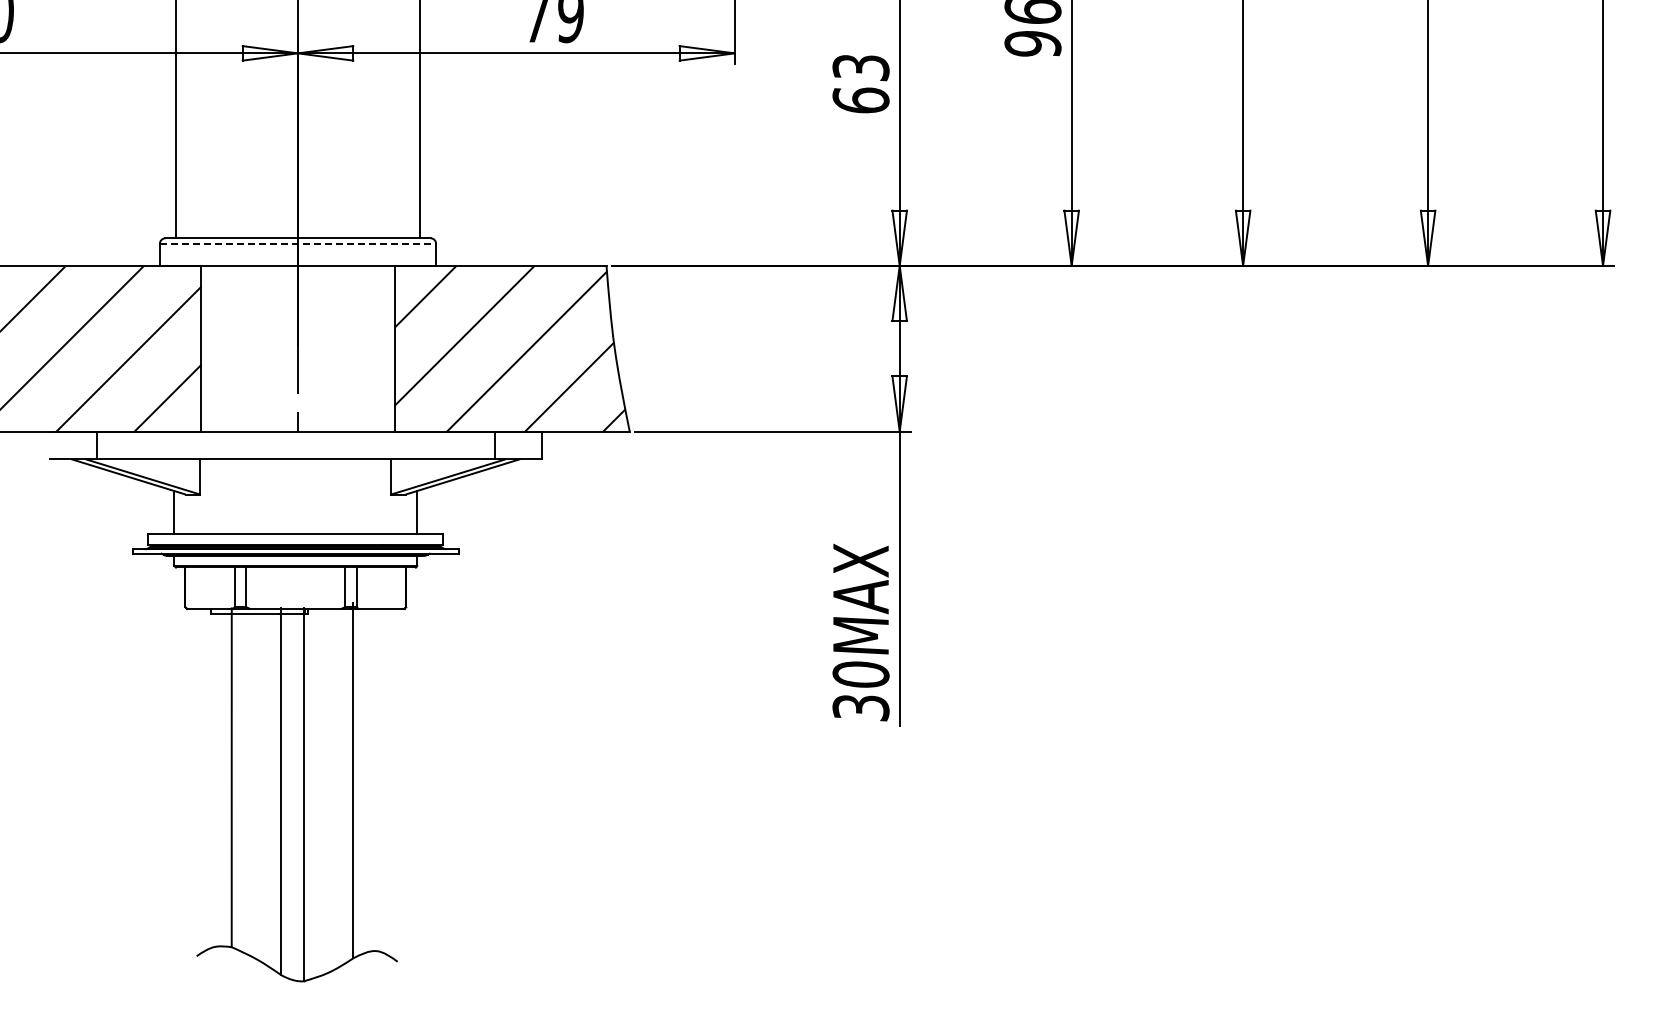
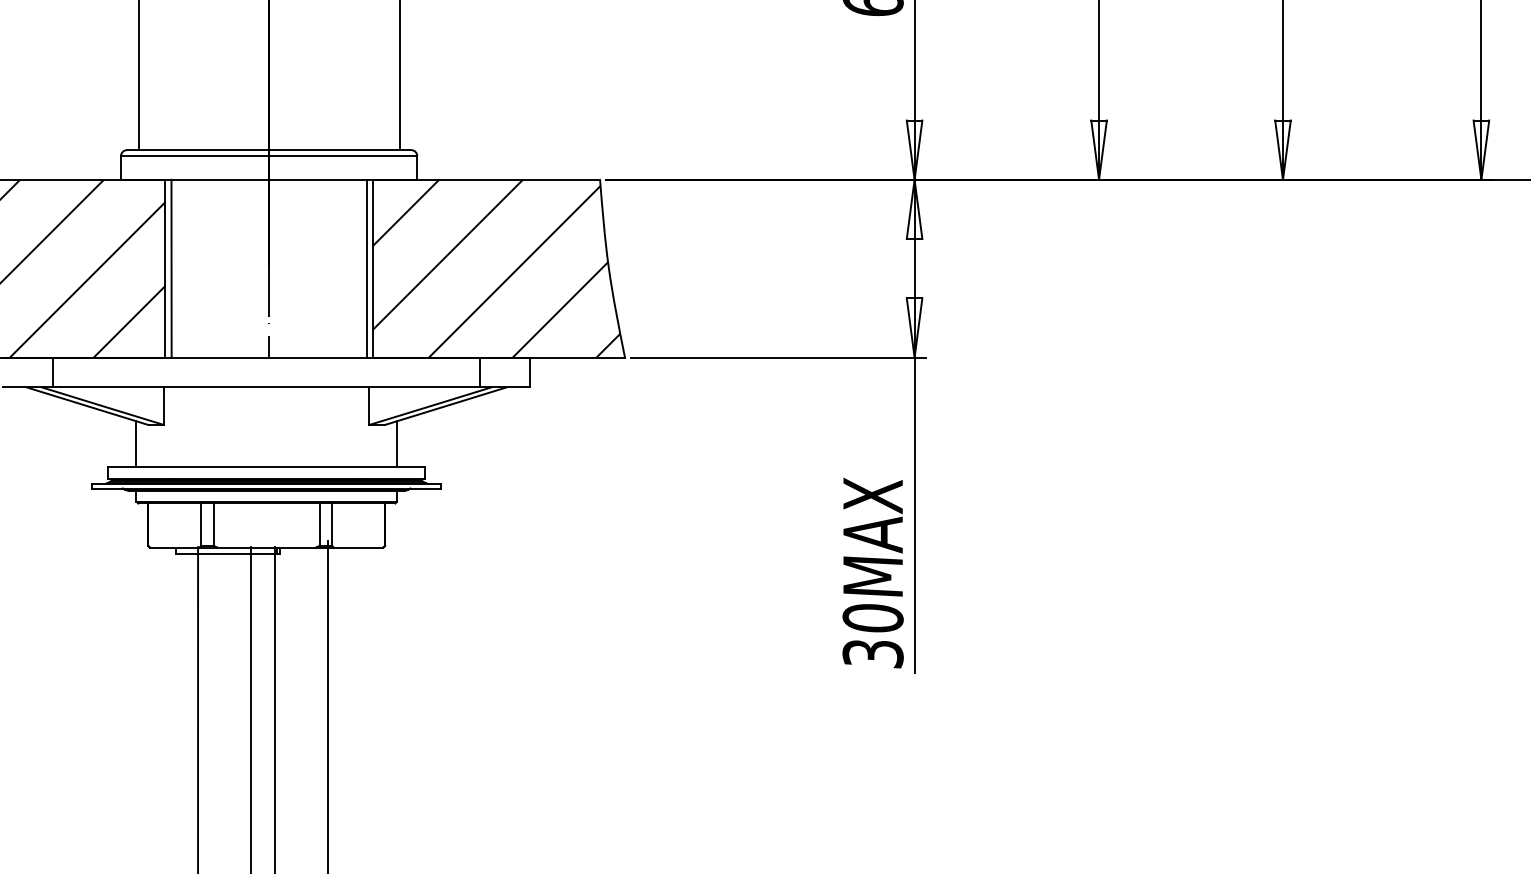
line: (298, 243) -> (269, 155), dashed -> solid
line: (206, 348) -> (170, 268), added
line: (388, 348) -> (366, 268), added

